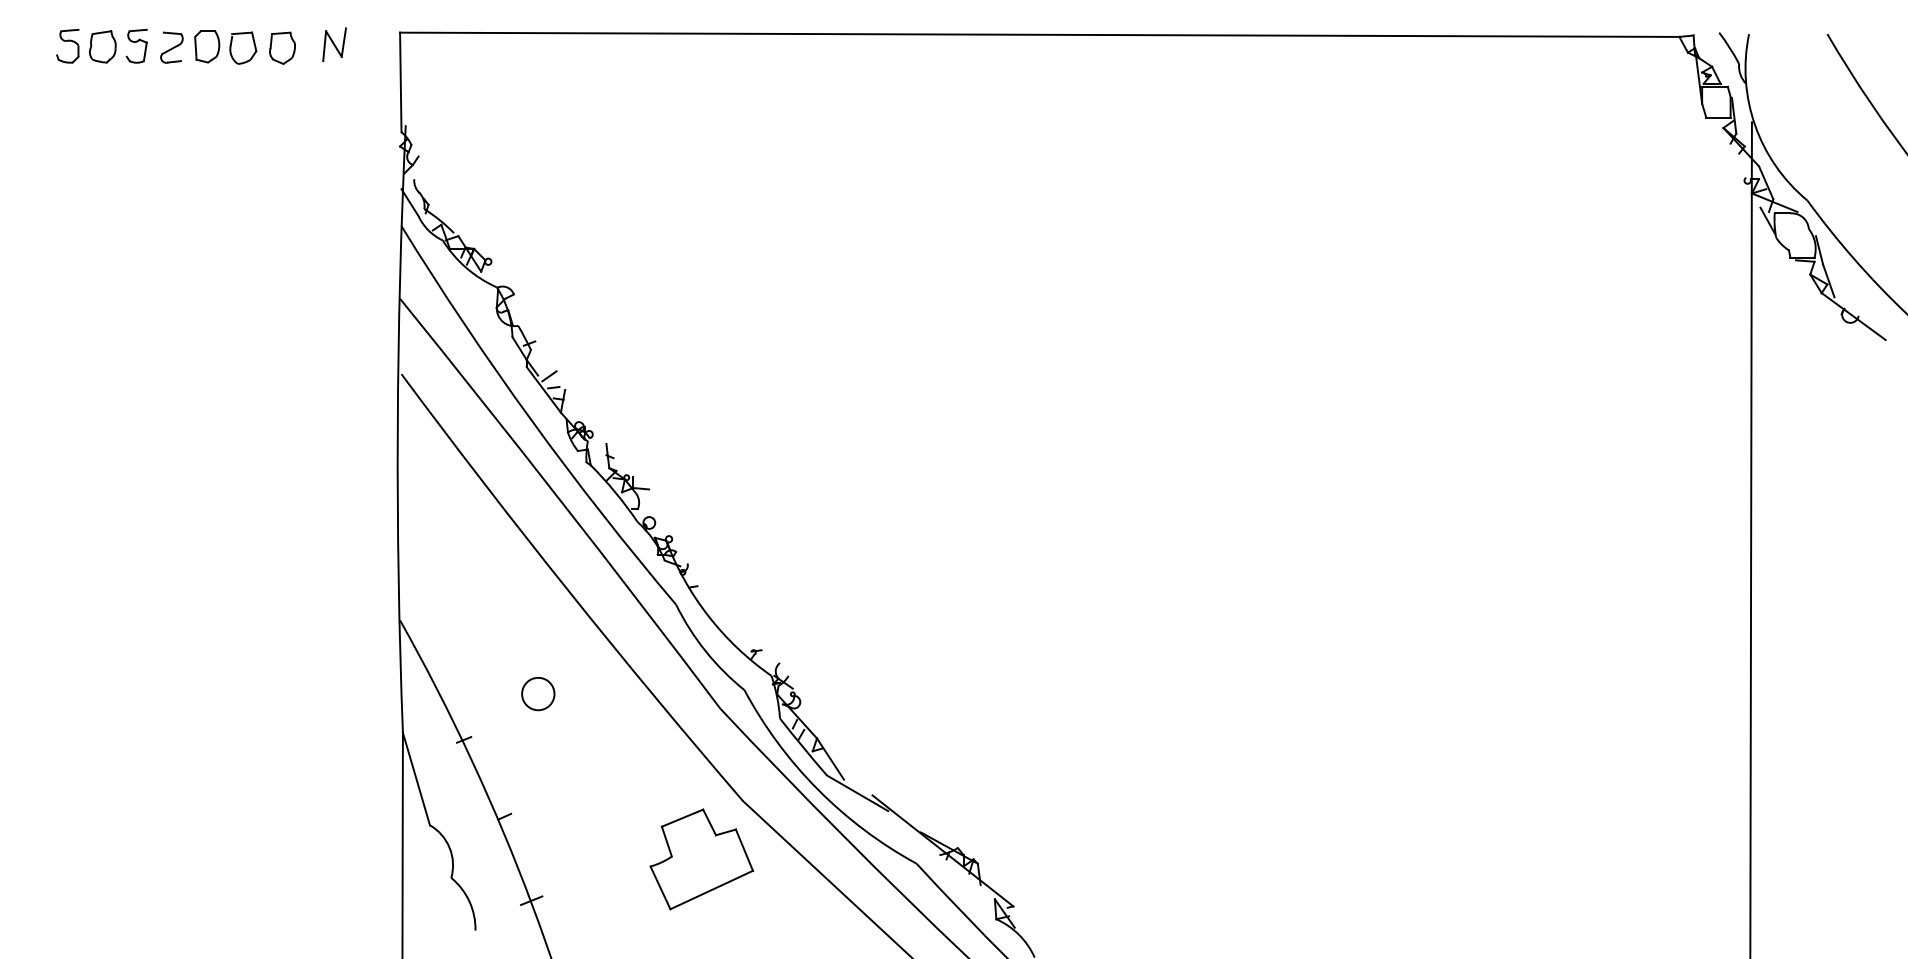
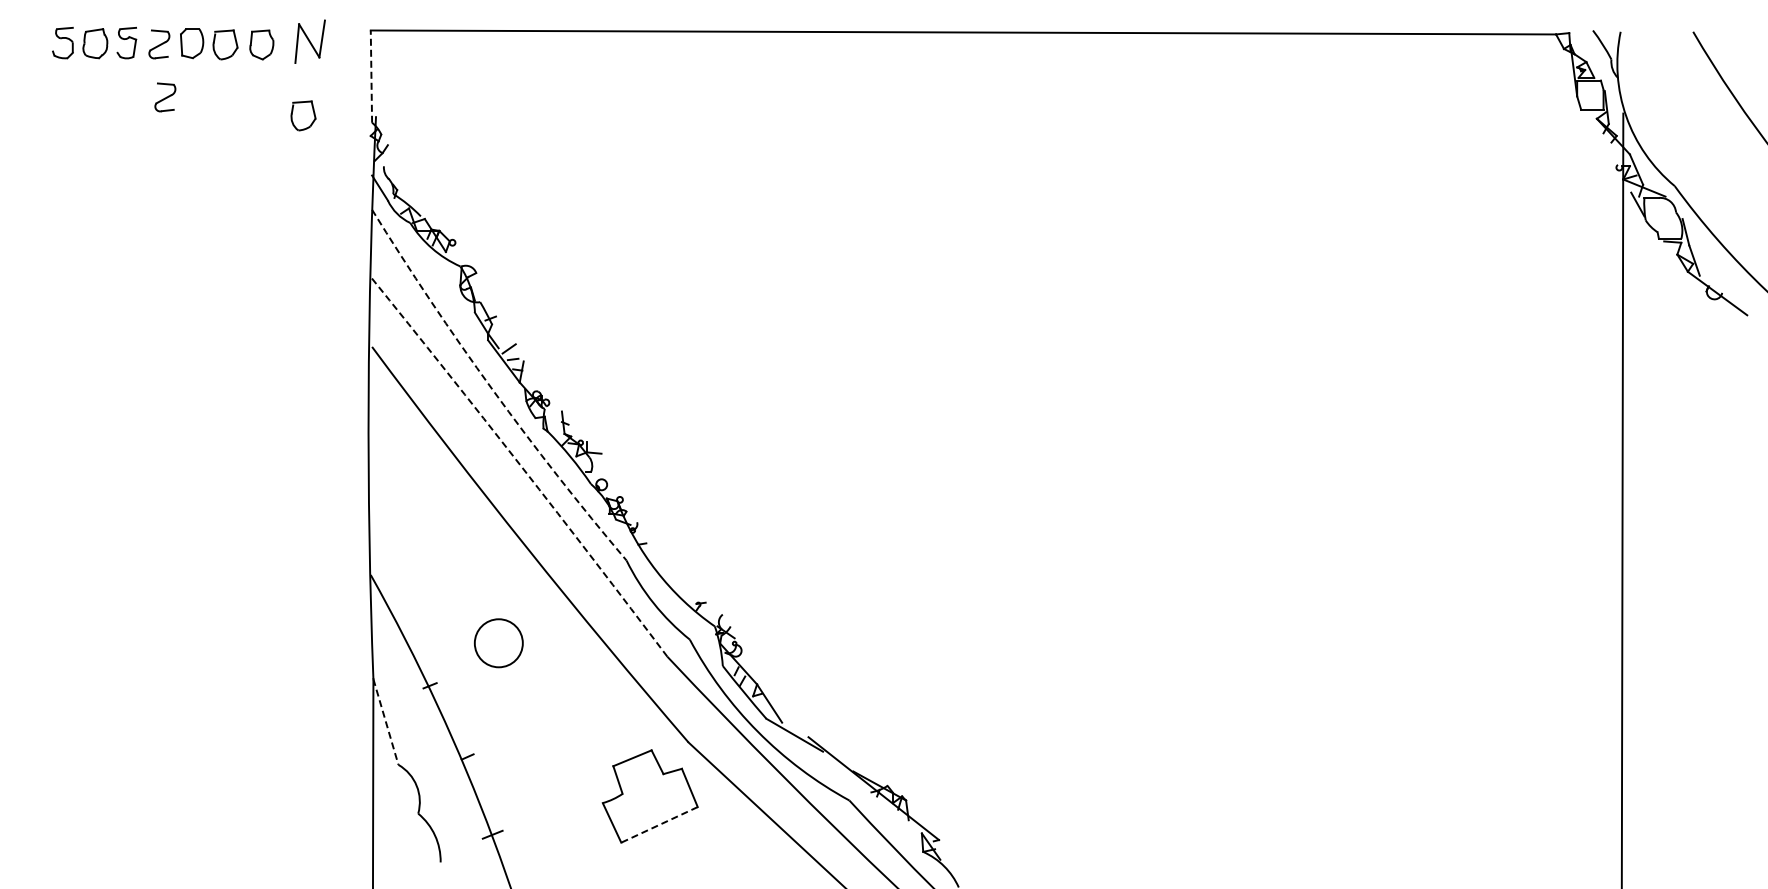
part: (333, 44) -> (309, 41), size x1.4
line: (400, 82) -> (371, 76), solid -> dashed
part: (178, 104) -> (165, 97), added
part: (327, 124) -> (303, 115), added
arc: (531, 420) -> (492, 389), solid -> dashed
arc: (561, 502) -> (520, 465), solid -> dashed
circle: (537, 694) -> (498, 643), size x1.6
line: (415, 779) -> (385, 722), solid -> dashed
line: (711, 890) -> (659, 825), solid -> dashed

